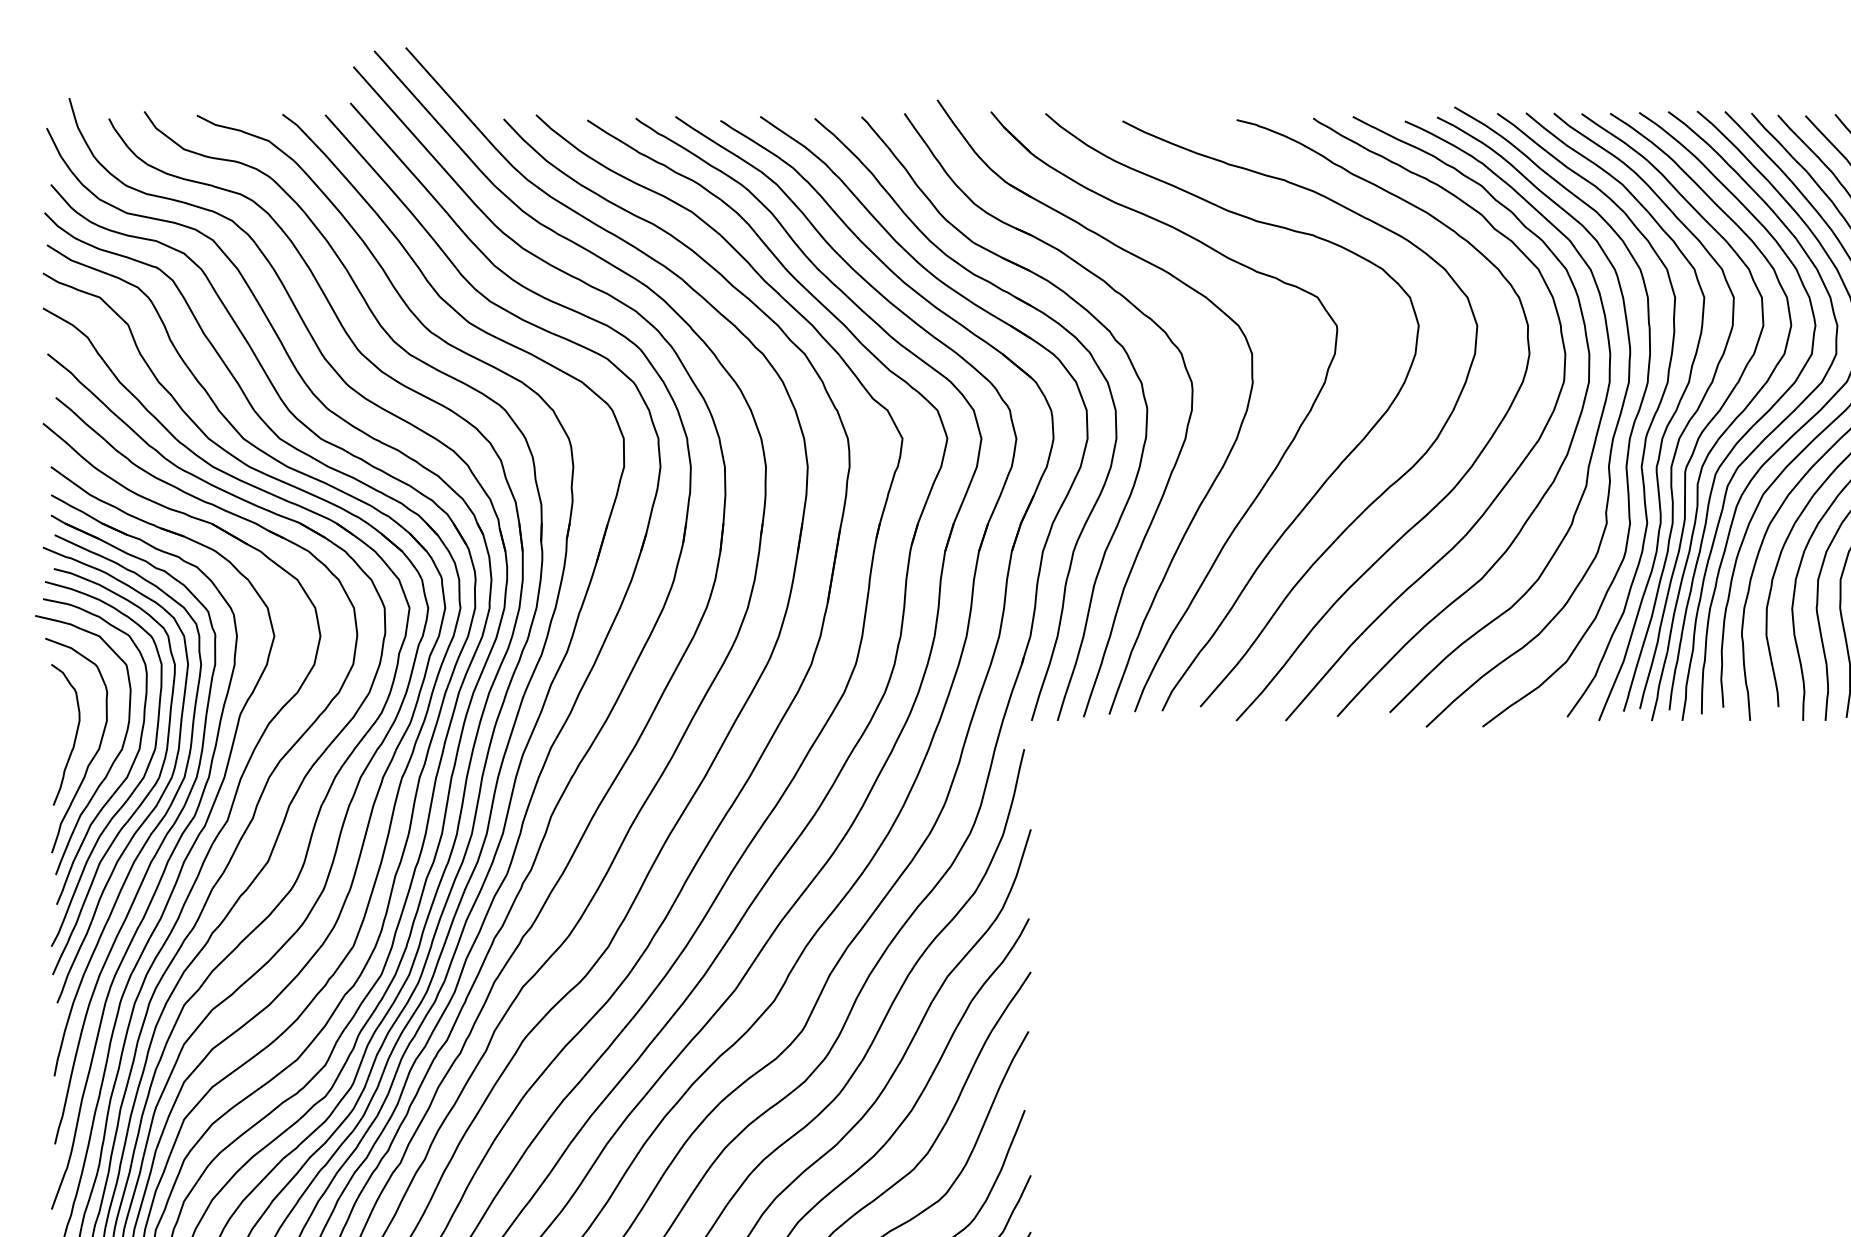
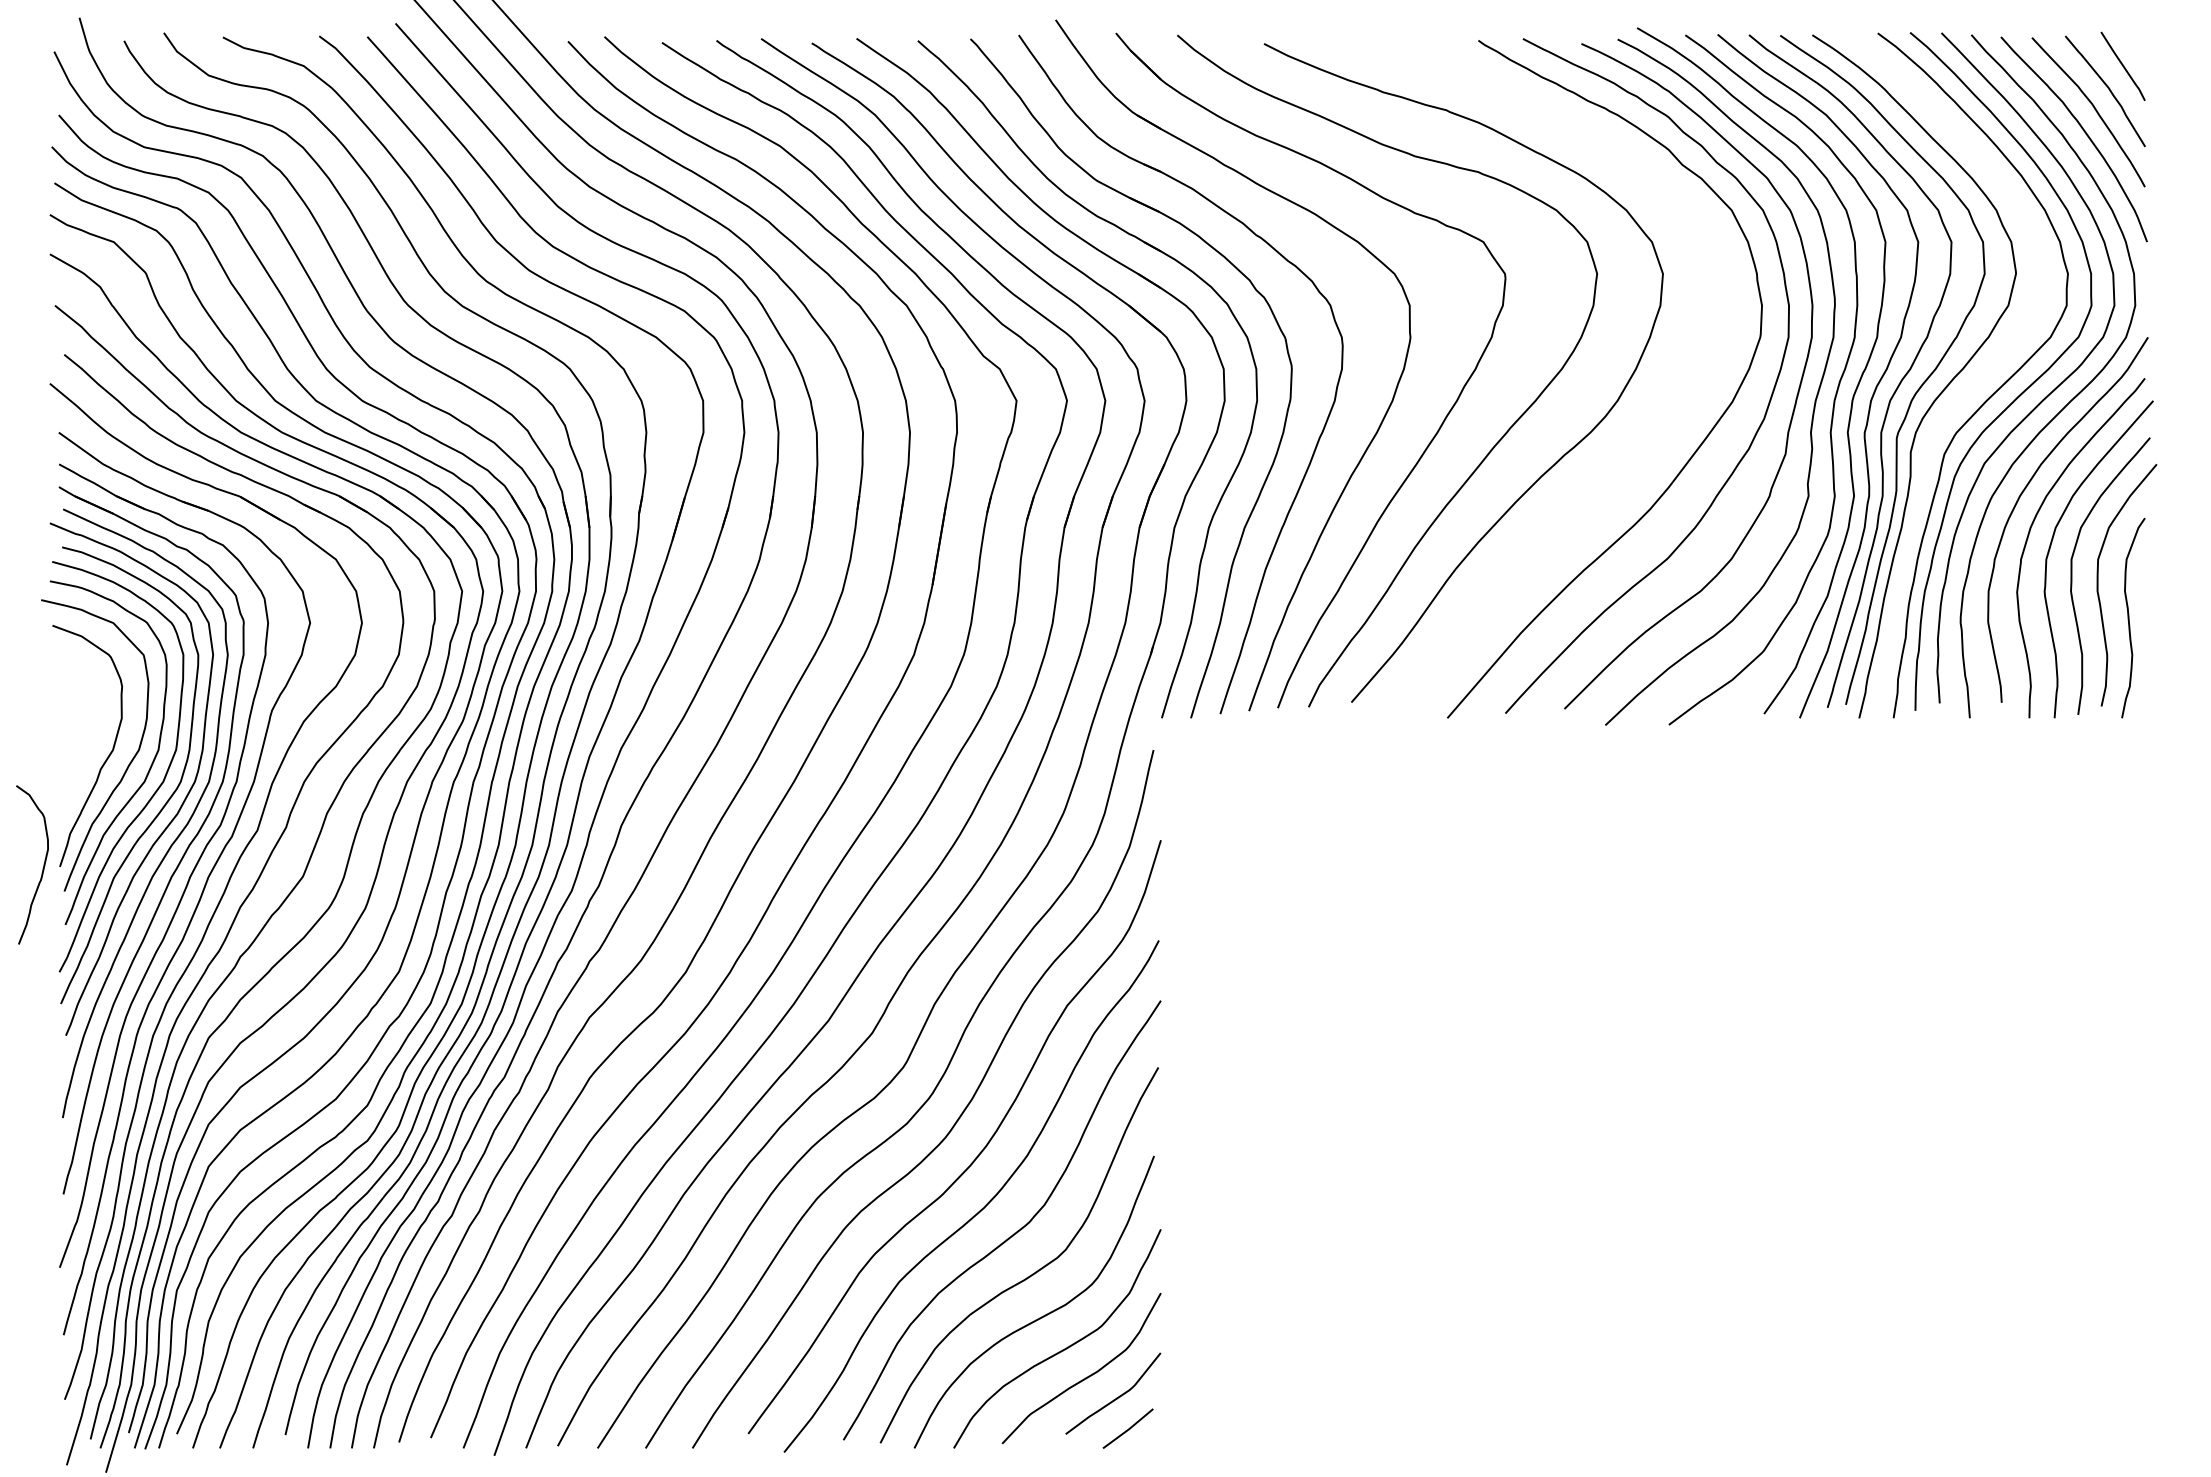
curve: (1749, 427) -> (1969, 388), removed
curve: (1455, 484) -> (1638, 452), removed
curve: (74, 738) -> (42, 868), moved

